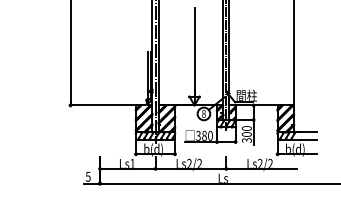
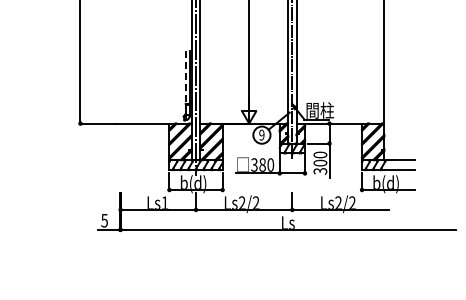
line: (147, 71) -> (185, 77), solid -> dashed
text: (203, 114) -> (261, 135), 8 -> 9

